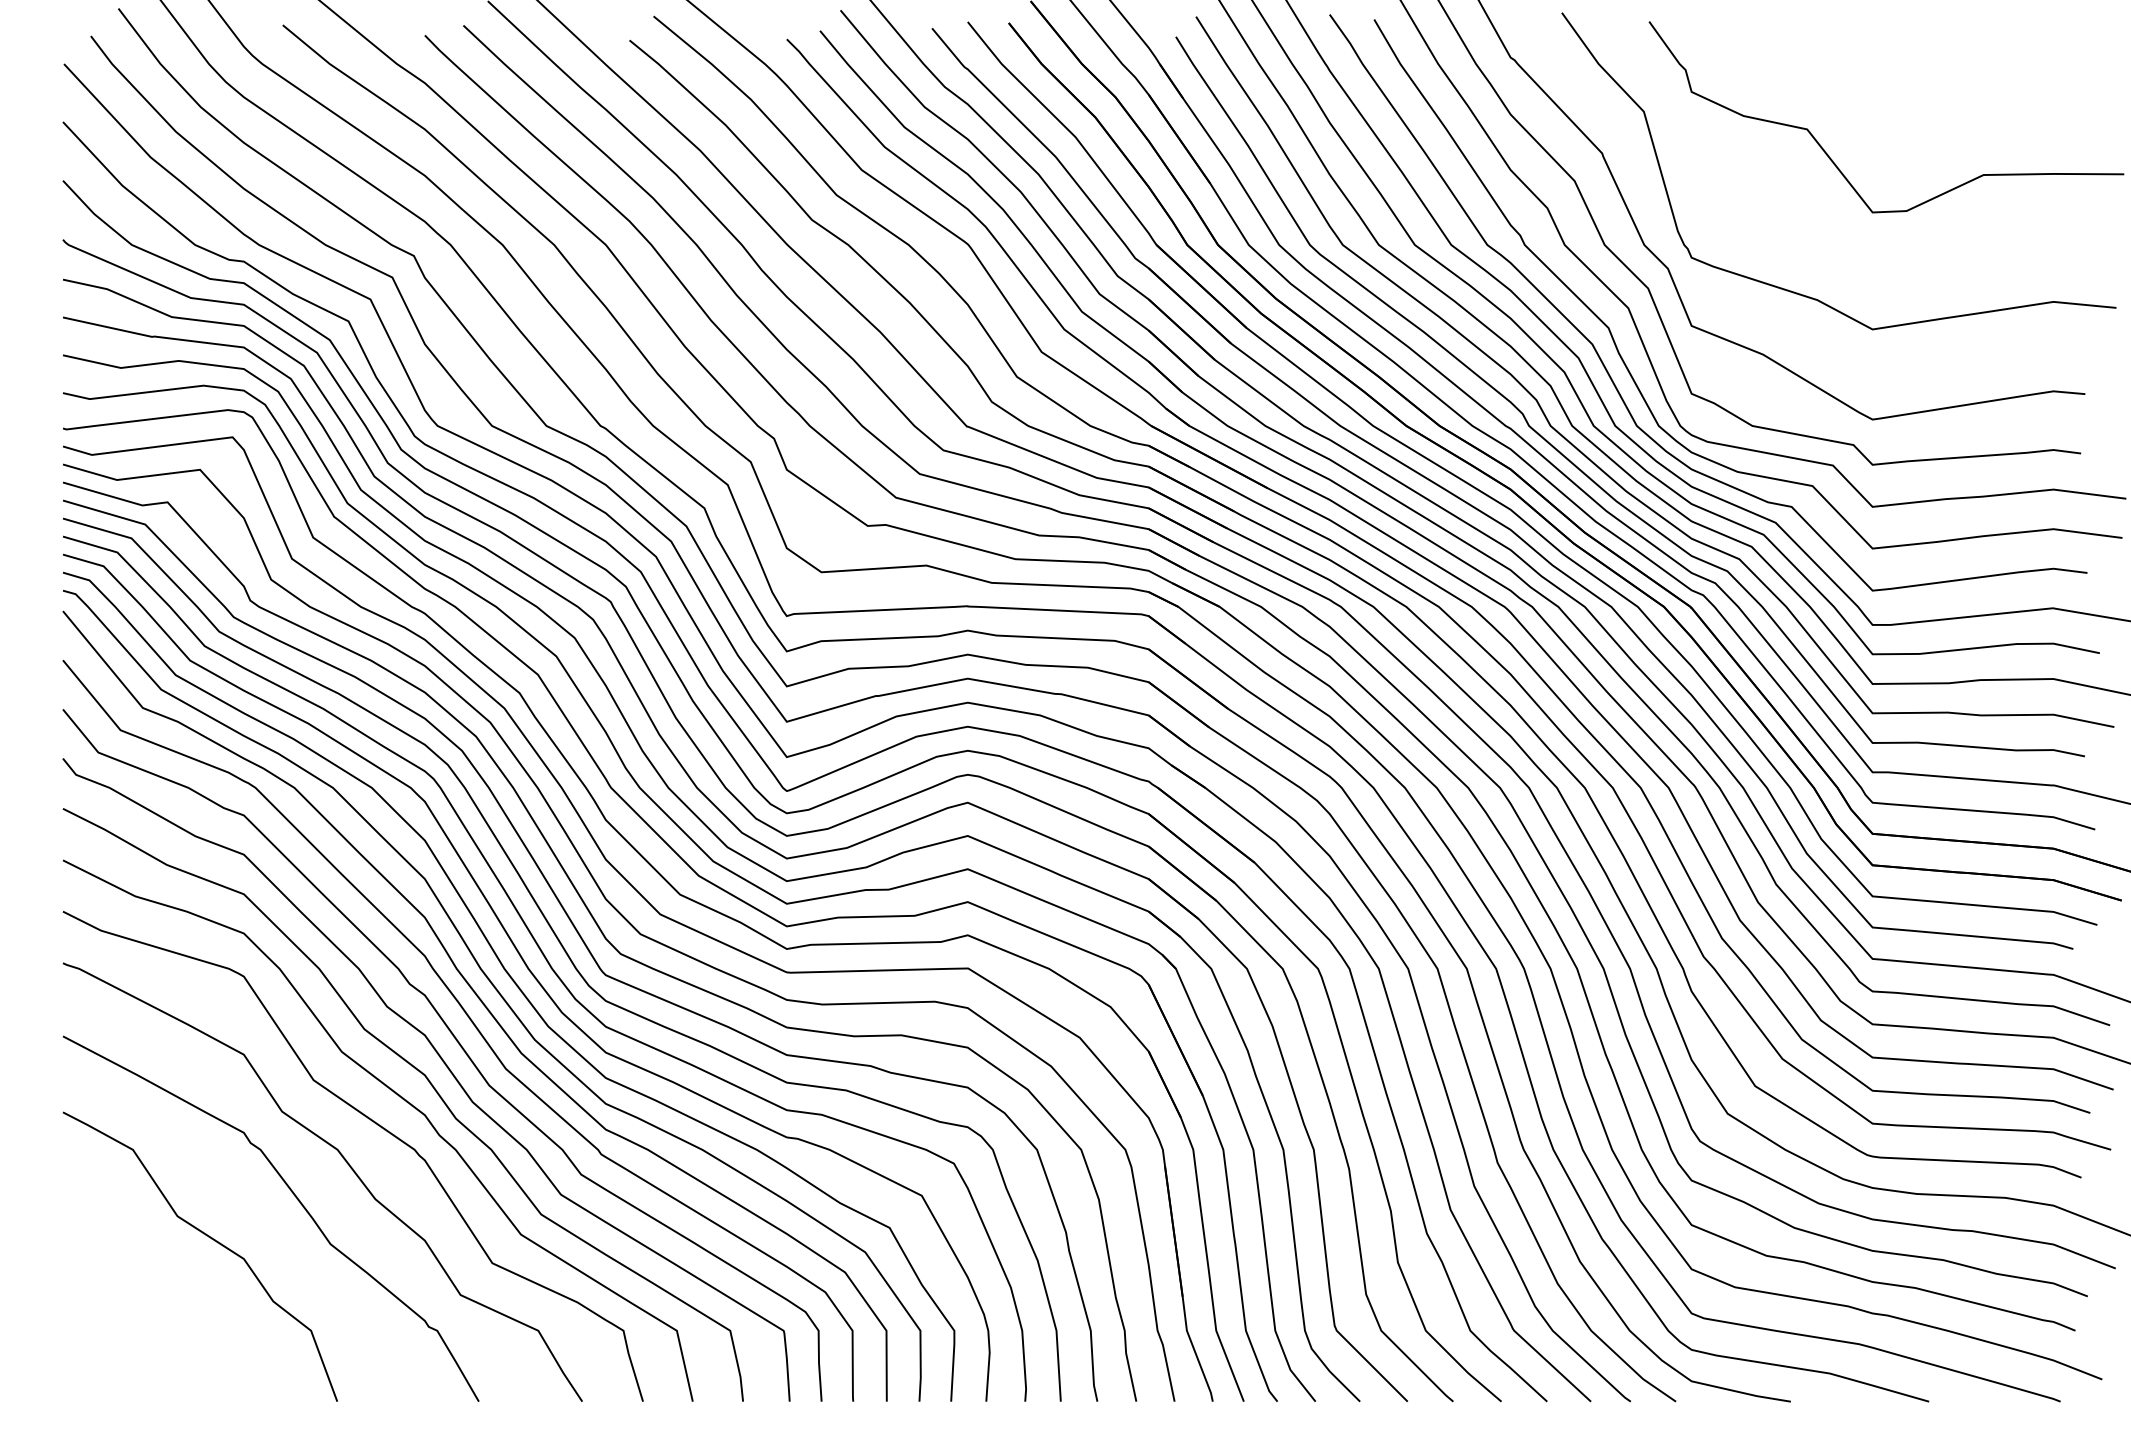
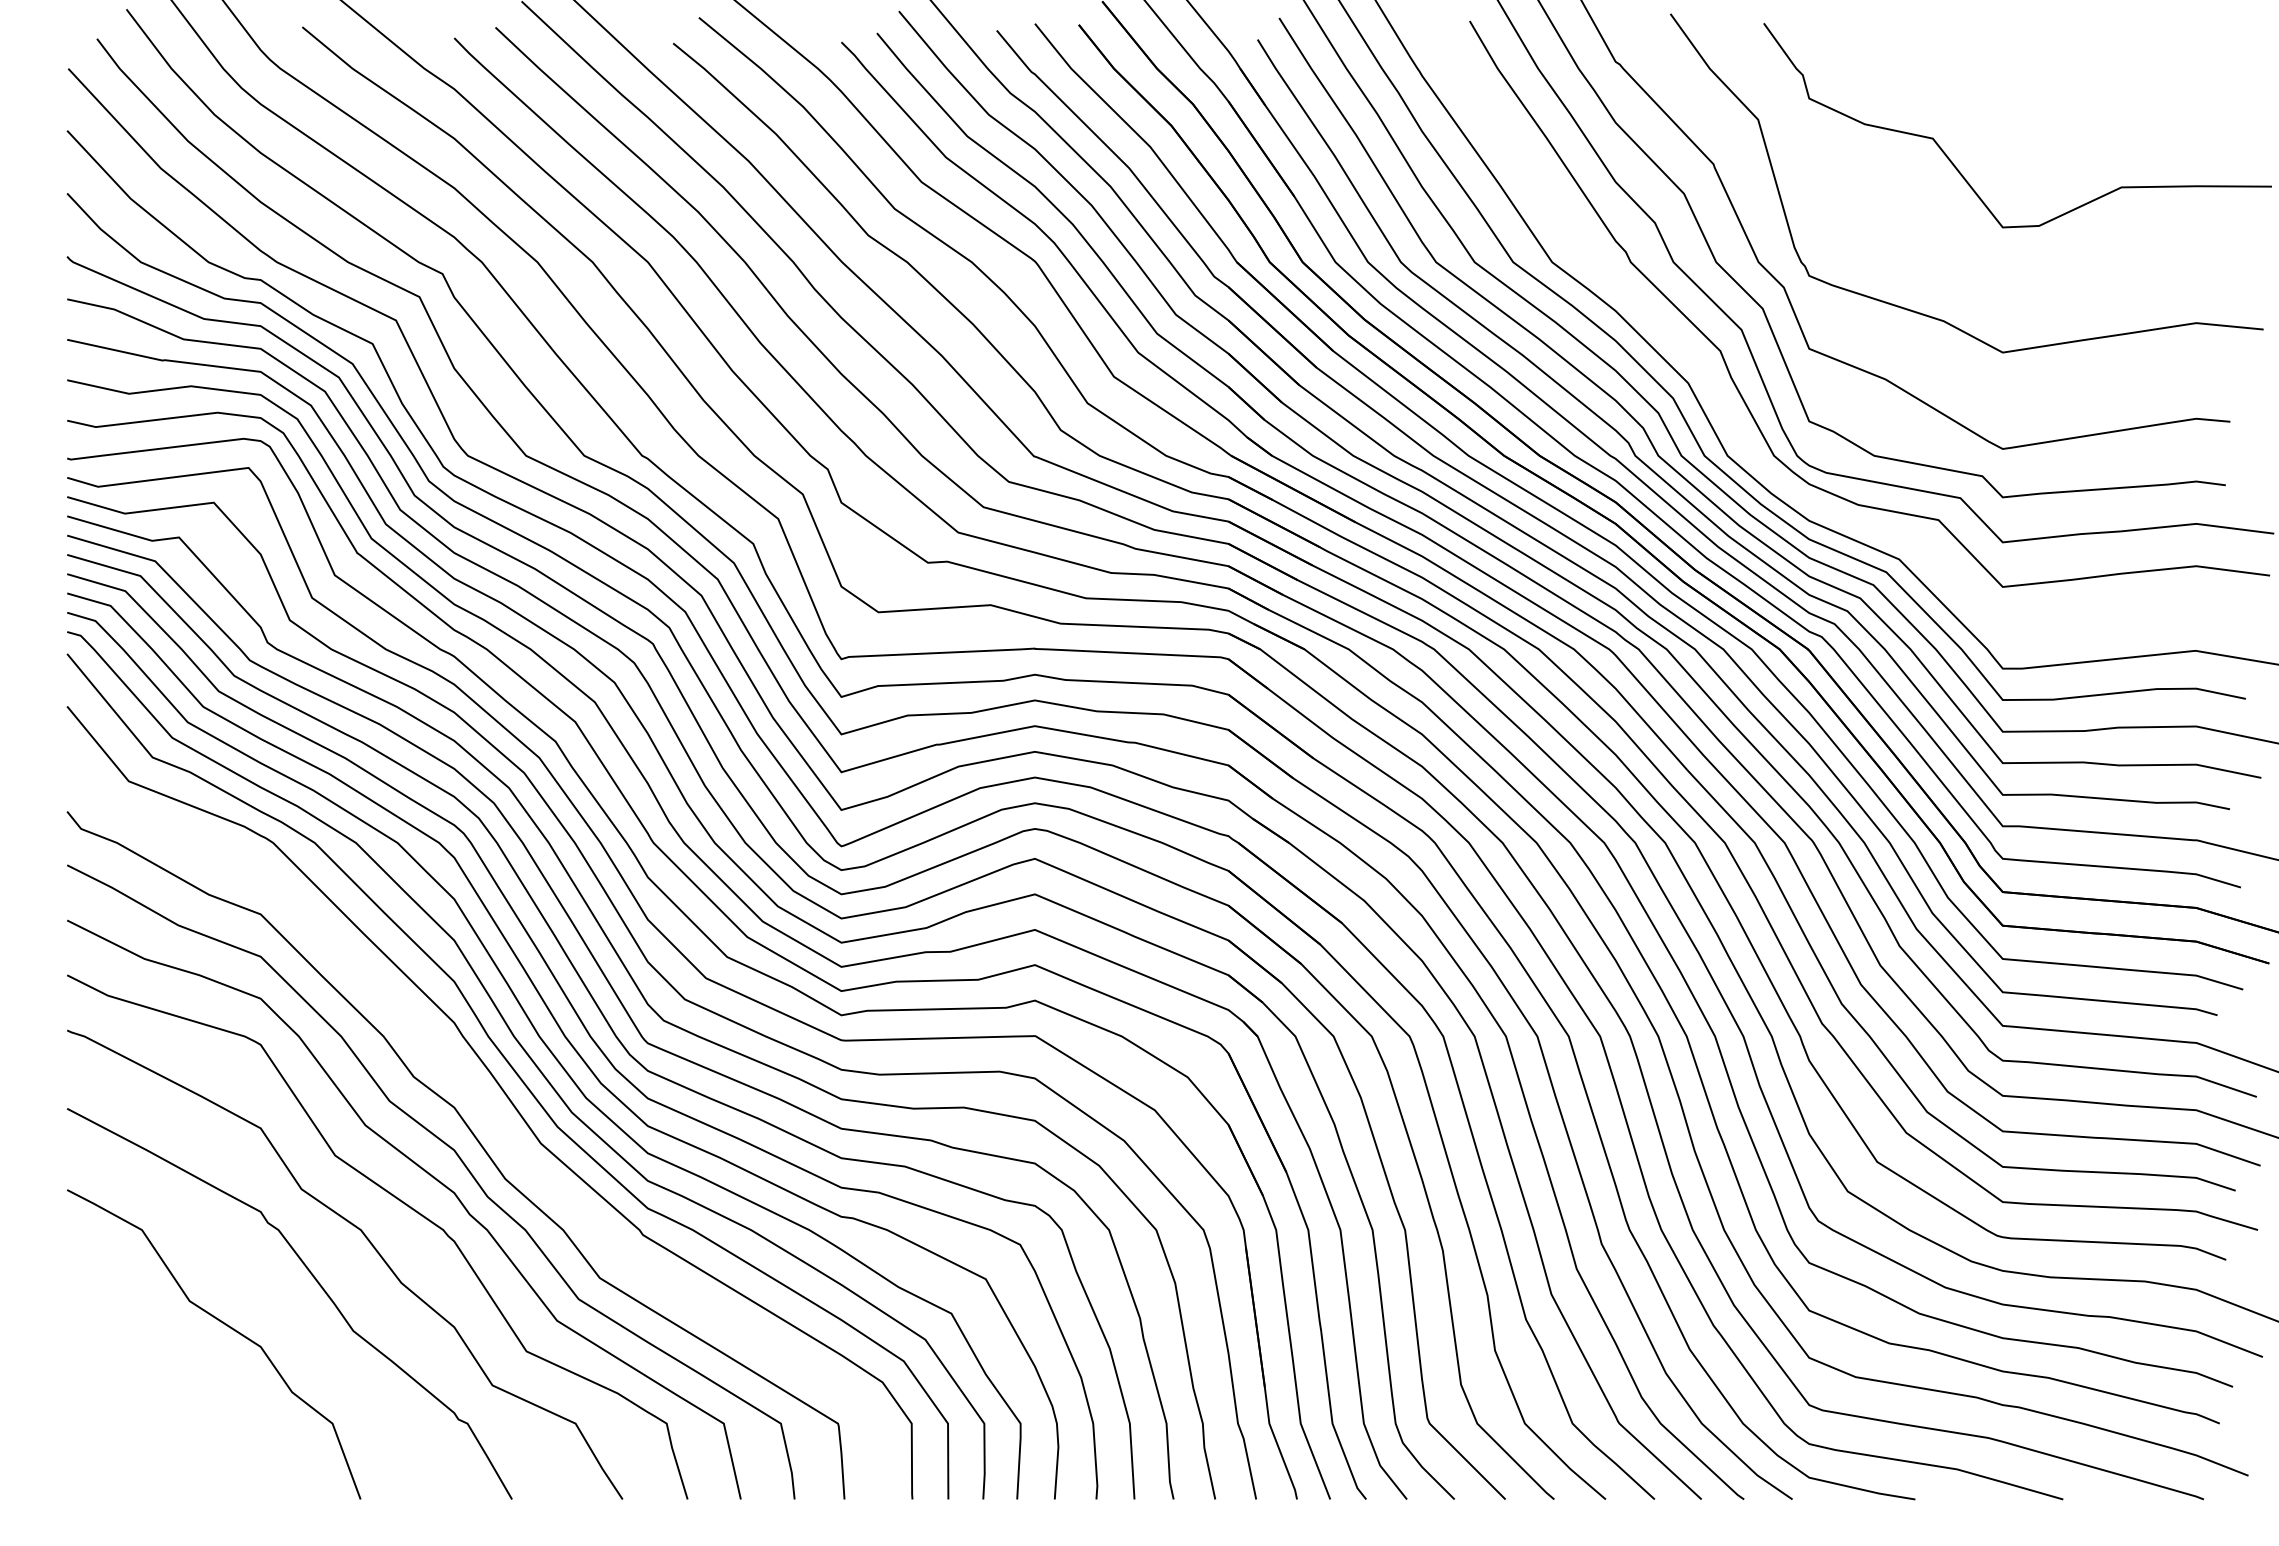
curve: (1600, 356) -> (1711, 381), removed
curve: (458, 1044) -> (490, 1117), removed

